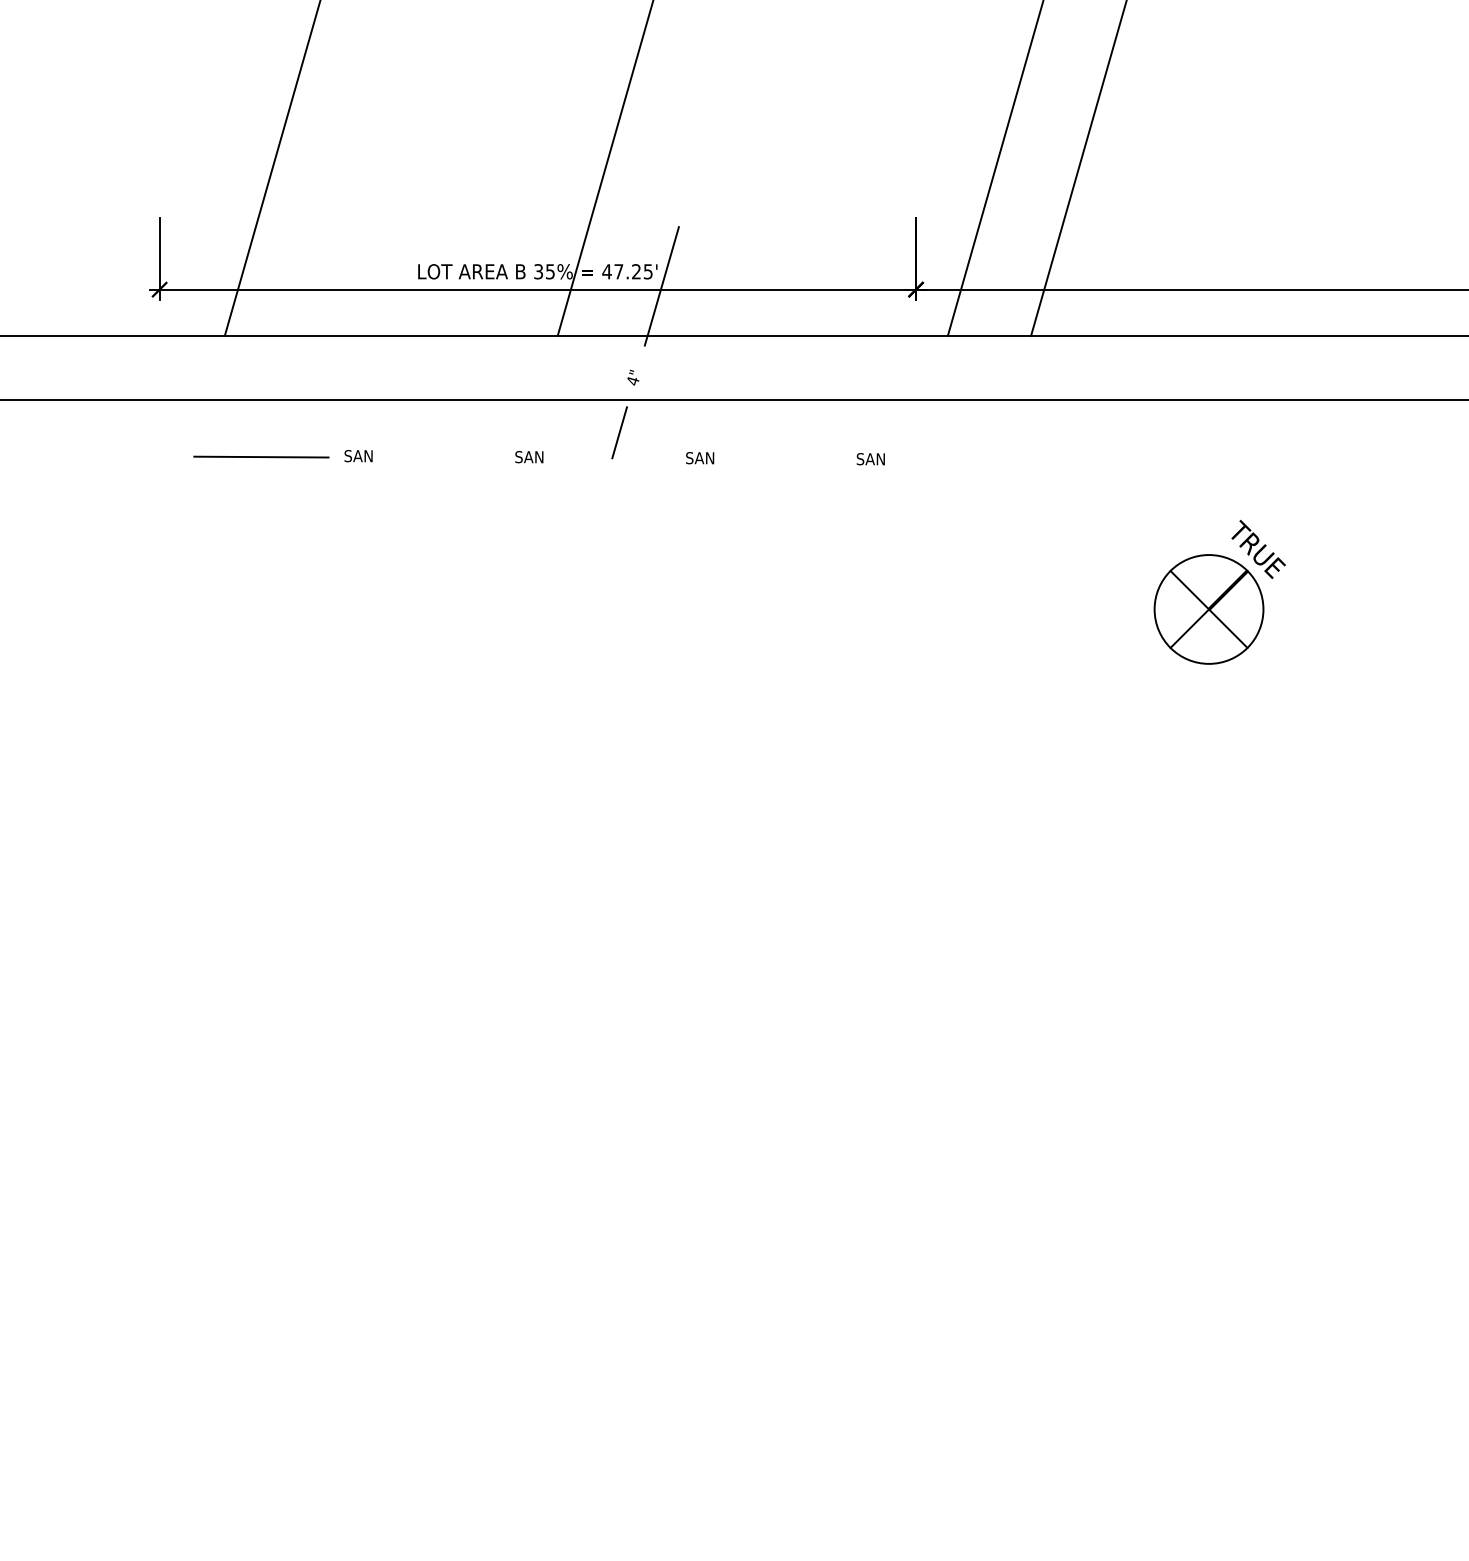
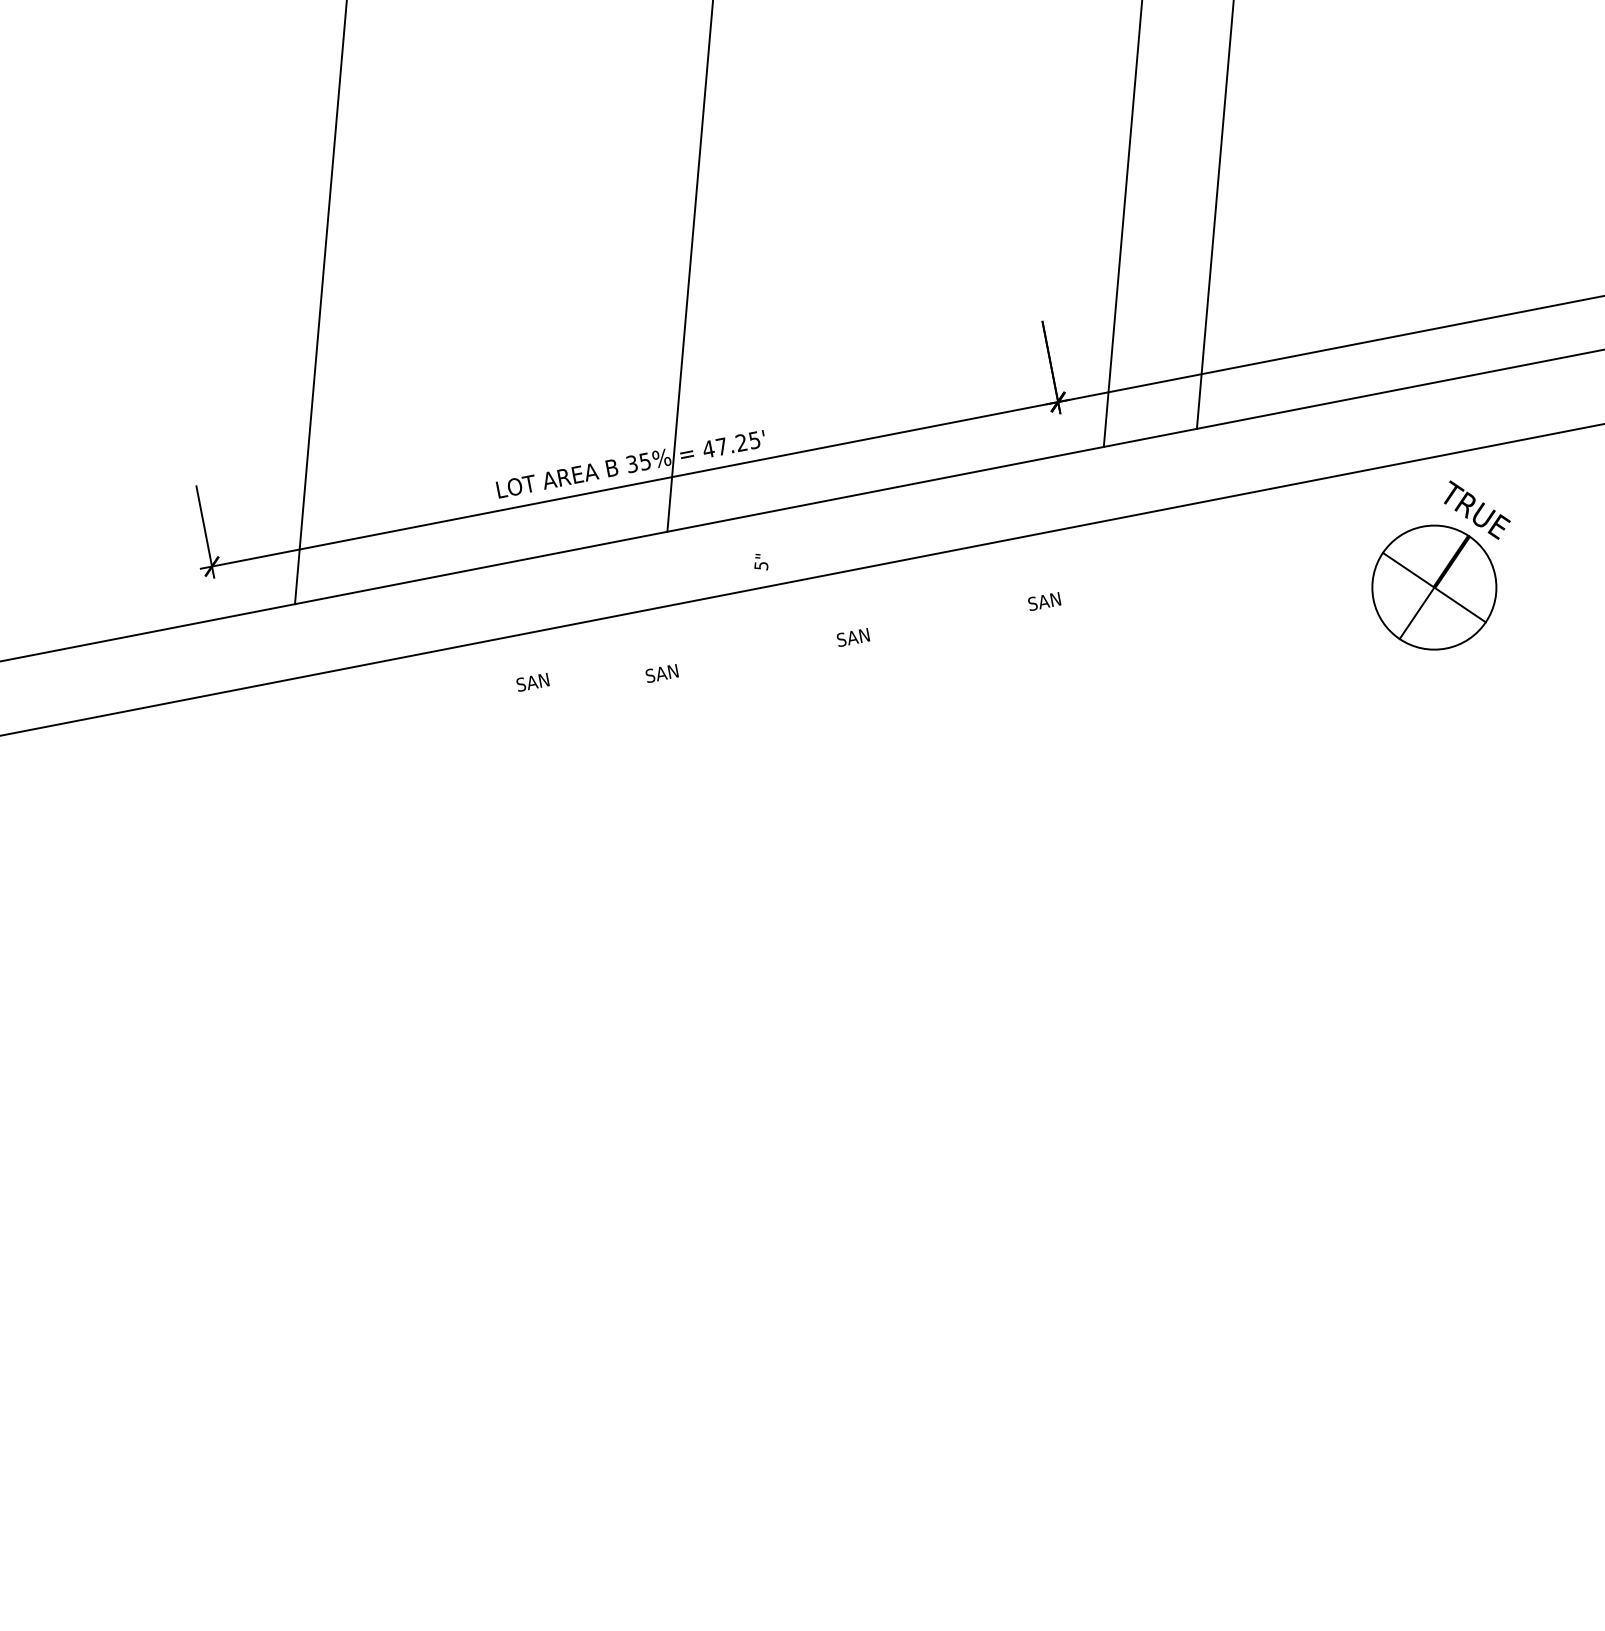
line: (661, 286) -> (772, 453), removed
text: (632, 381) -> (760, 566), 4" -> 5"
line: (619, 432) -> (757, 626), removed
line: (261, 456) -> (362, 731), removed
text: (358, 456) -> (532, 682), moved
part: (1219, 592) -> (1442, 566), moved

